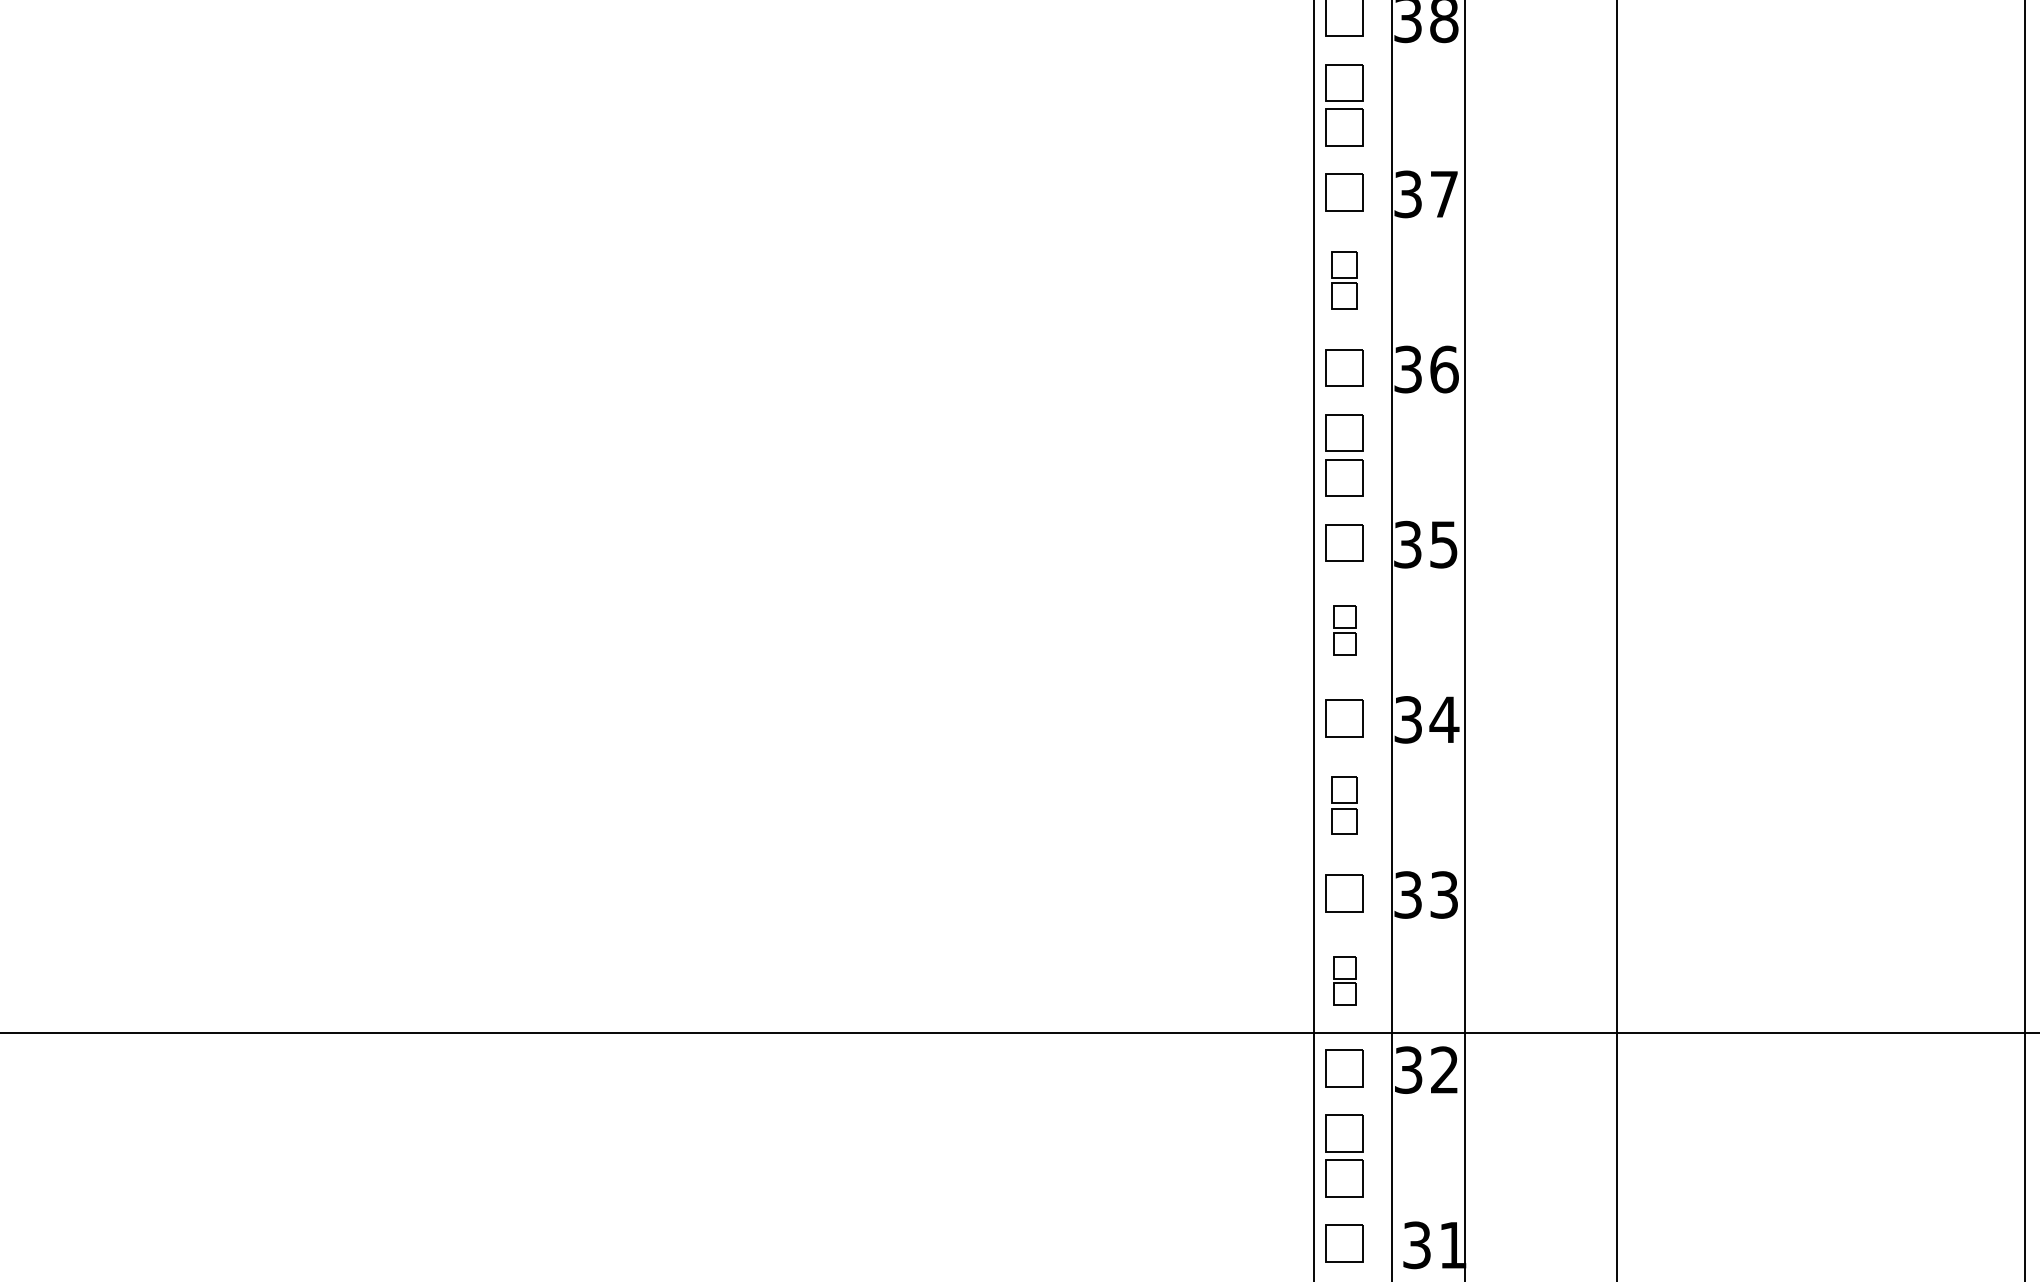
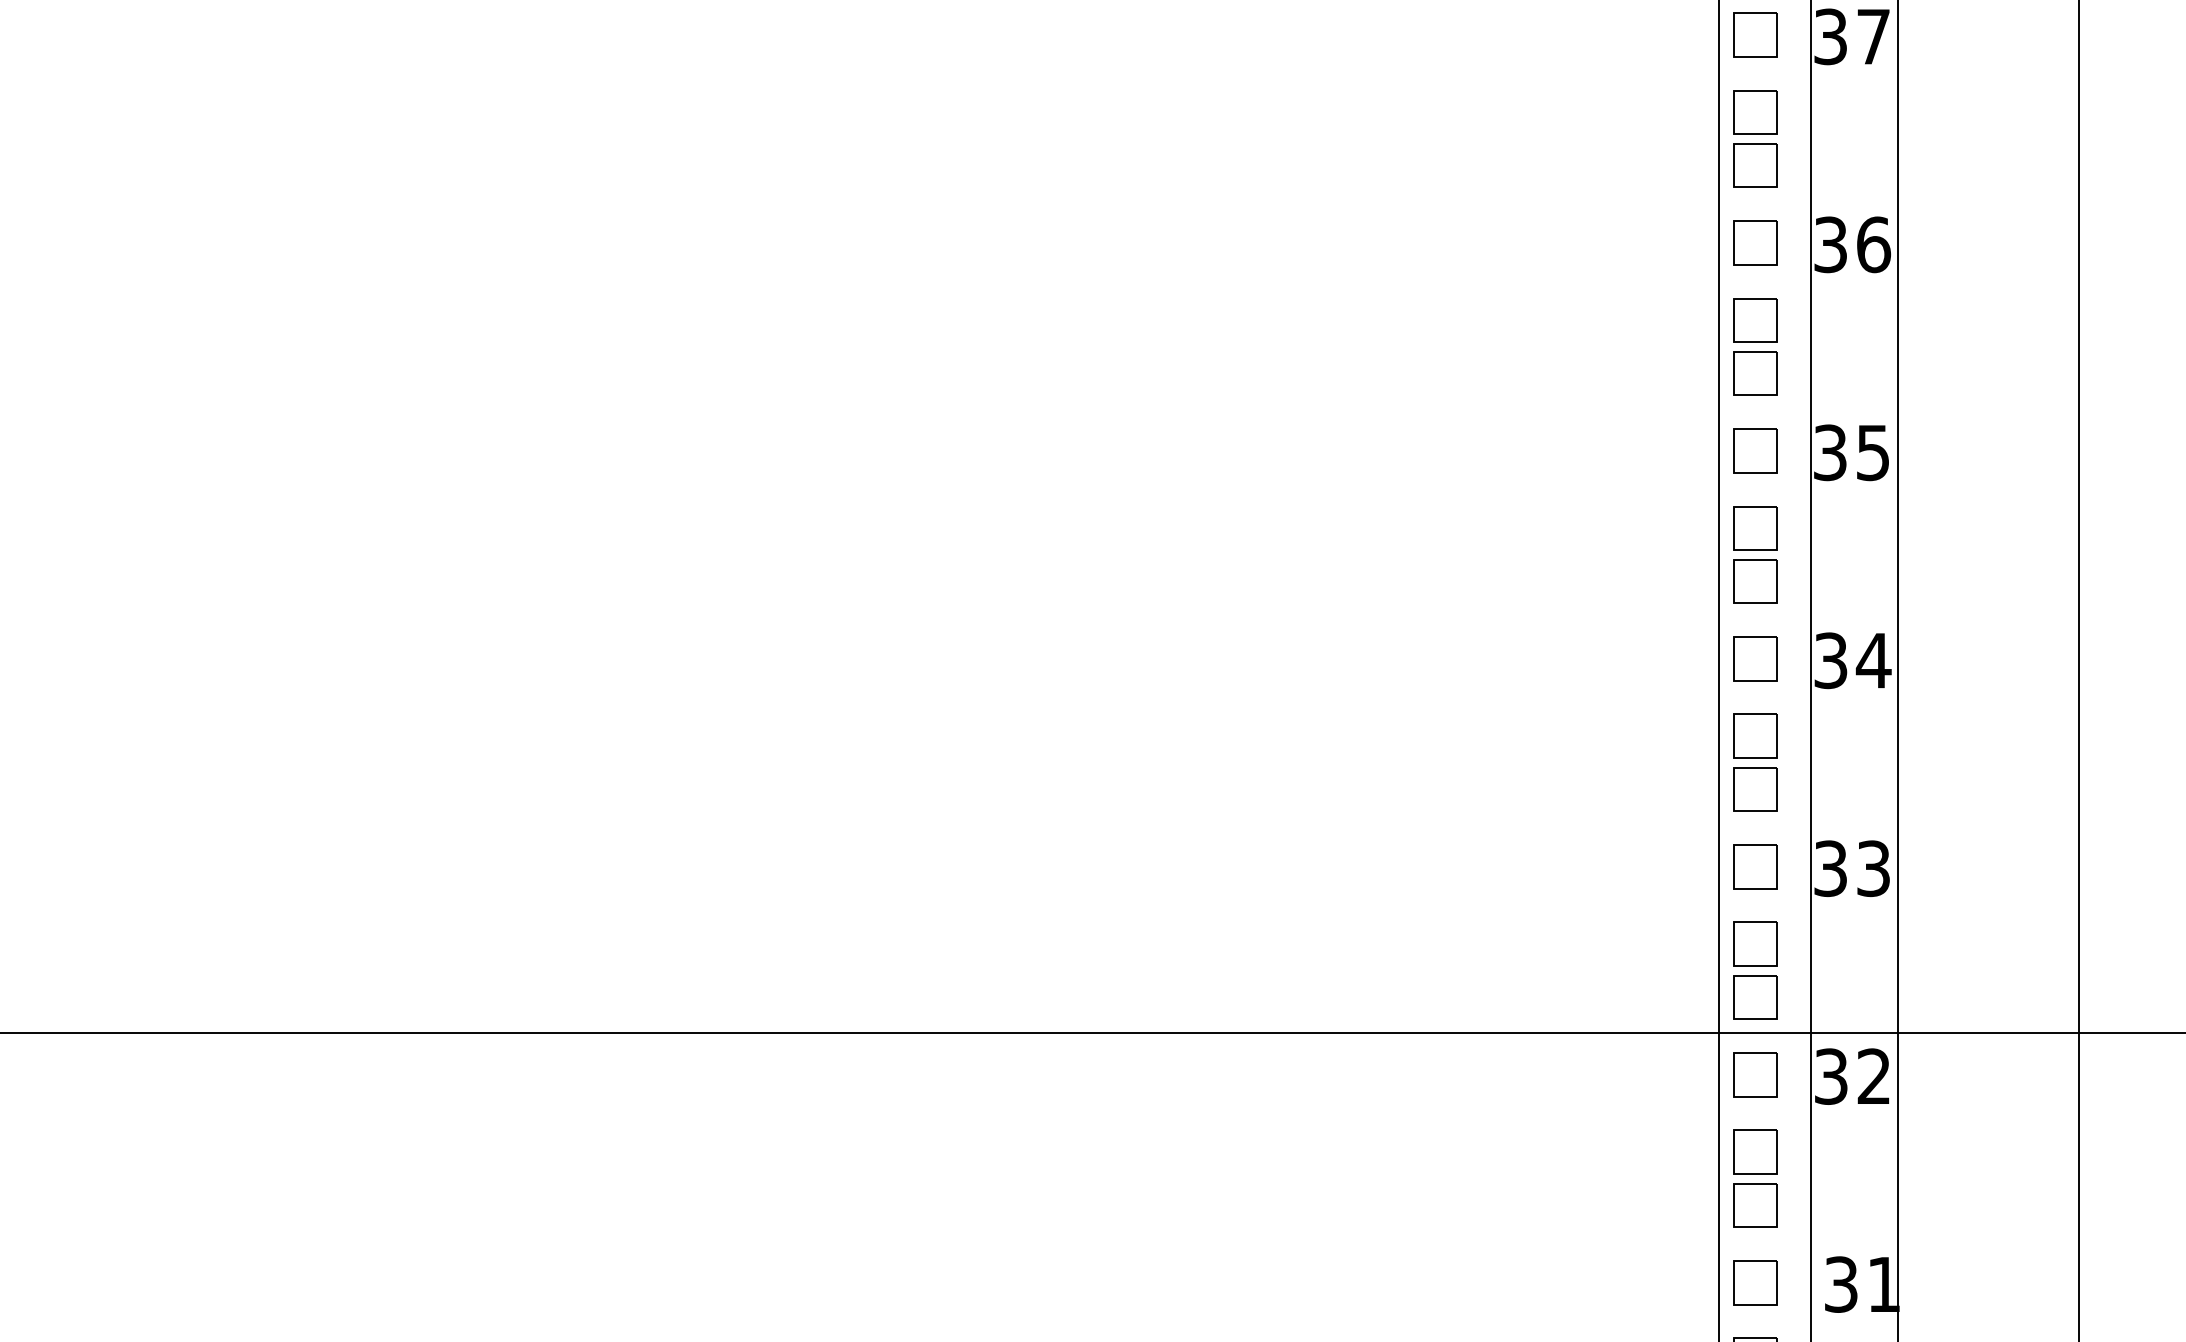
part: (1344, 280) -> (1755, 139), size x1.43
part: (1344, 630) -> (1755, 554), size x1.67
part: (1344, 805) -> (1755, 762), size x1.43
part: (1344, 980) -> (1755, 970), size x1.67

